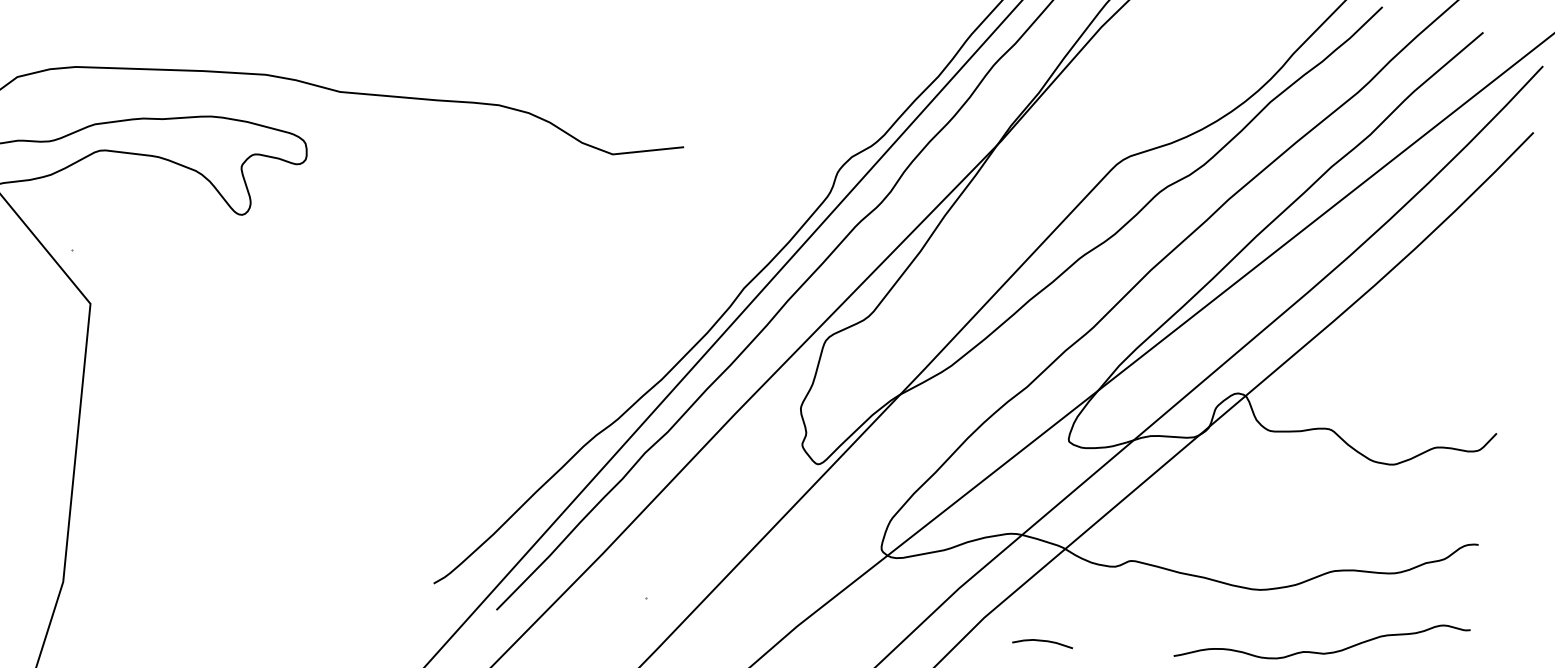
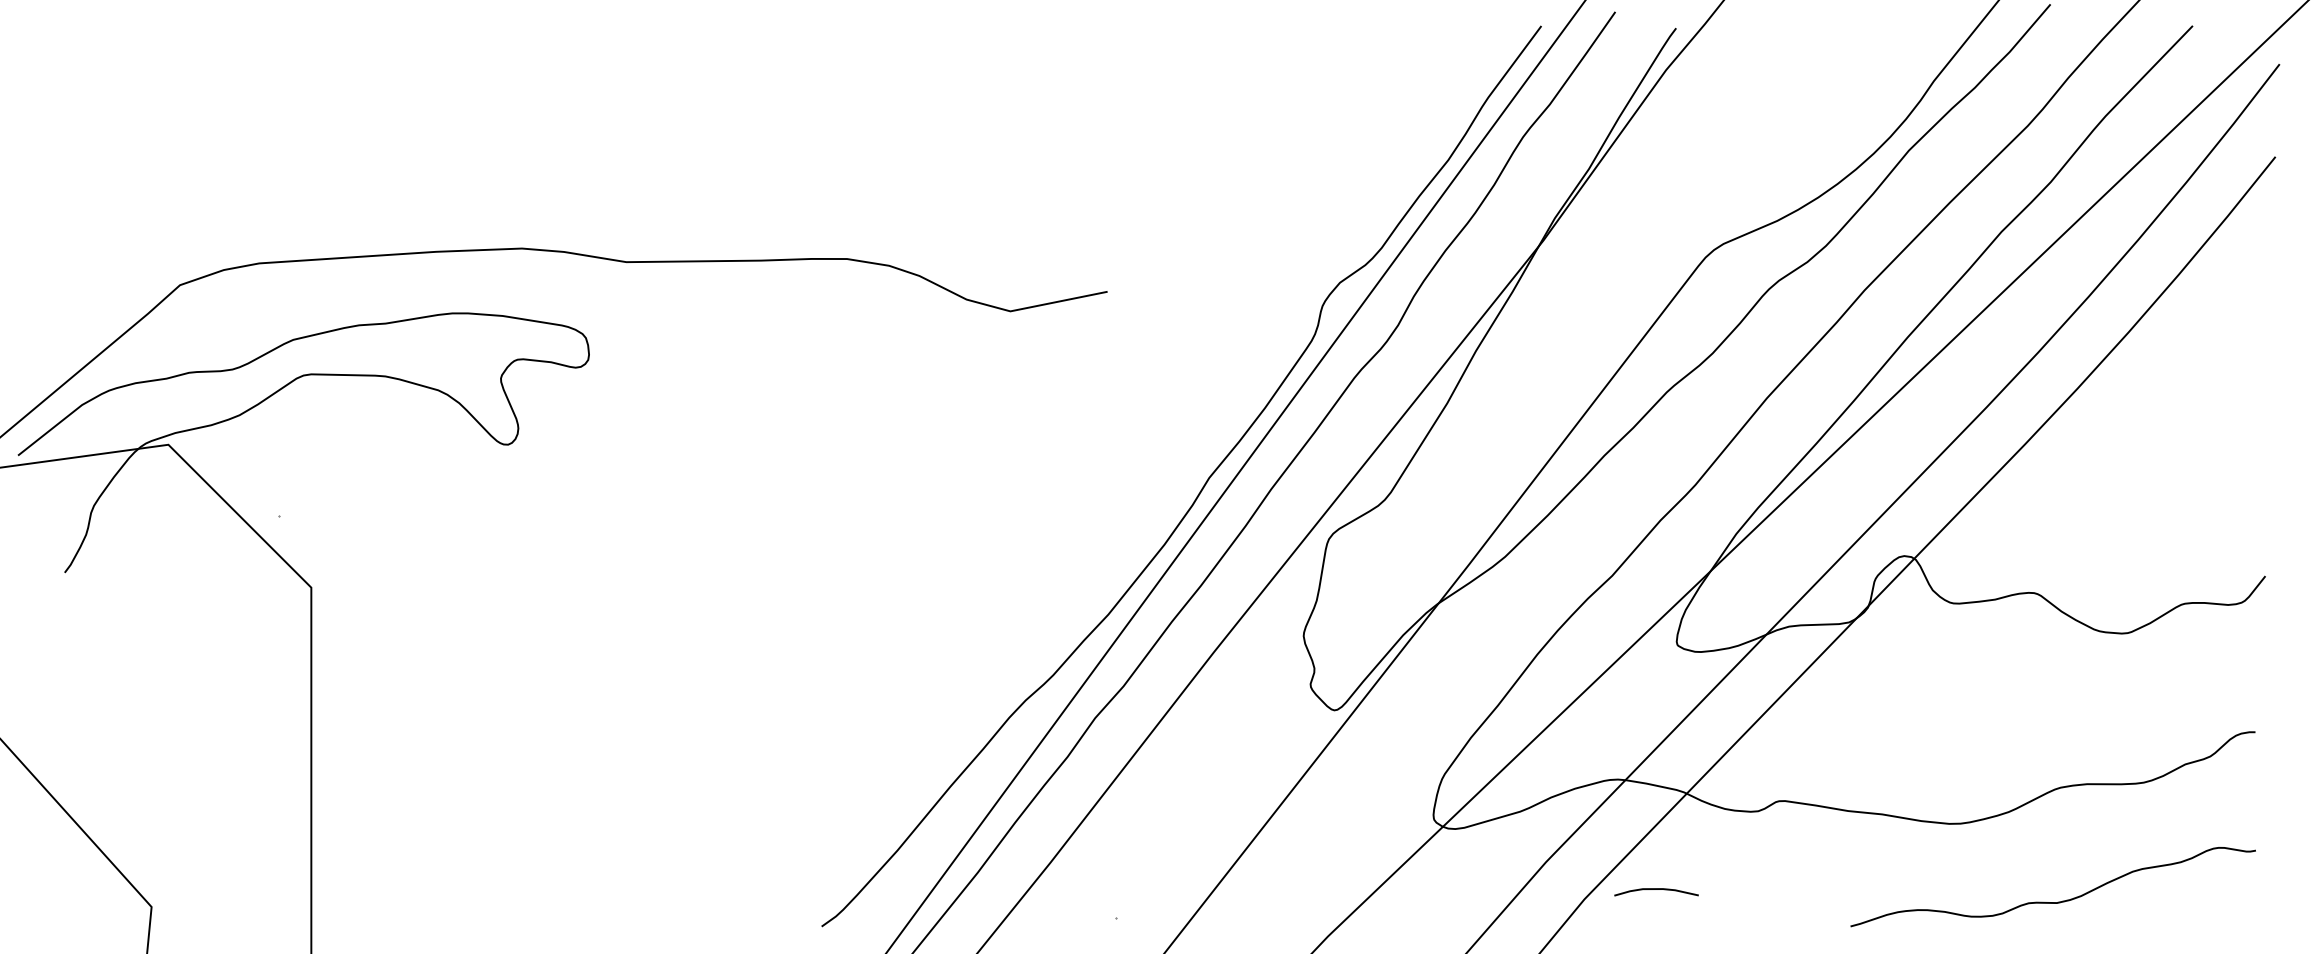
curve: (1042, 641) -> (1656, 889), moved

